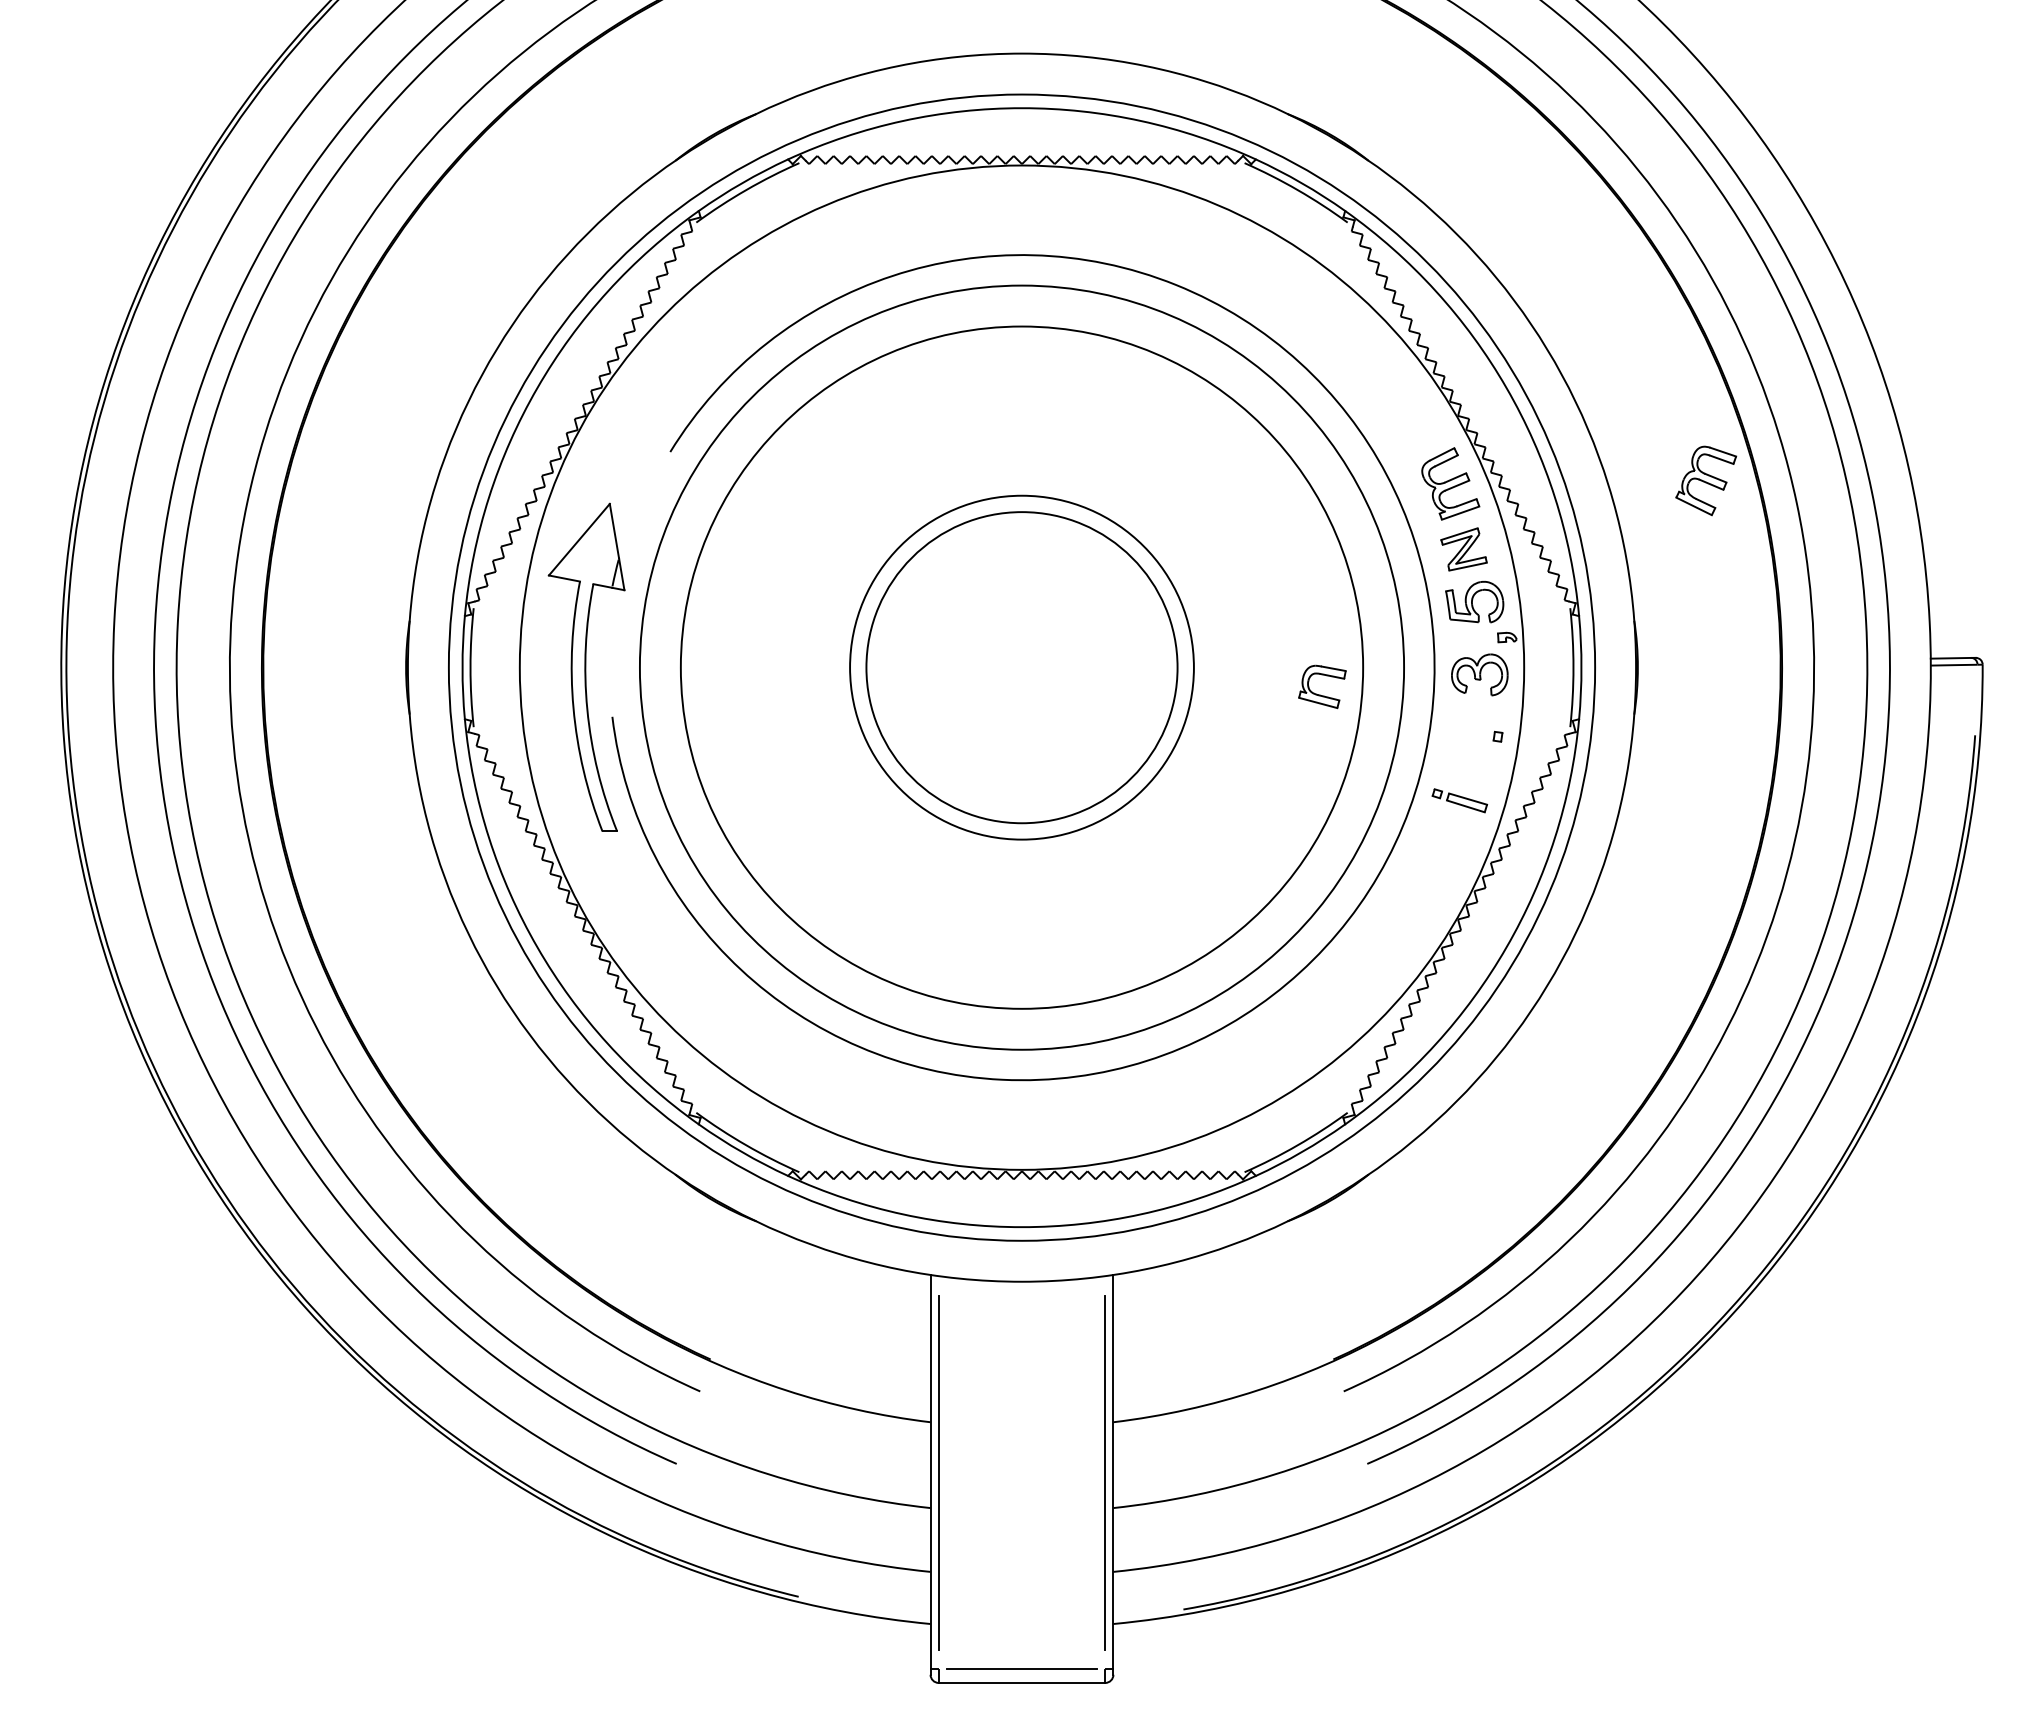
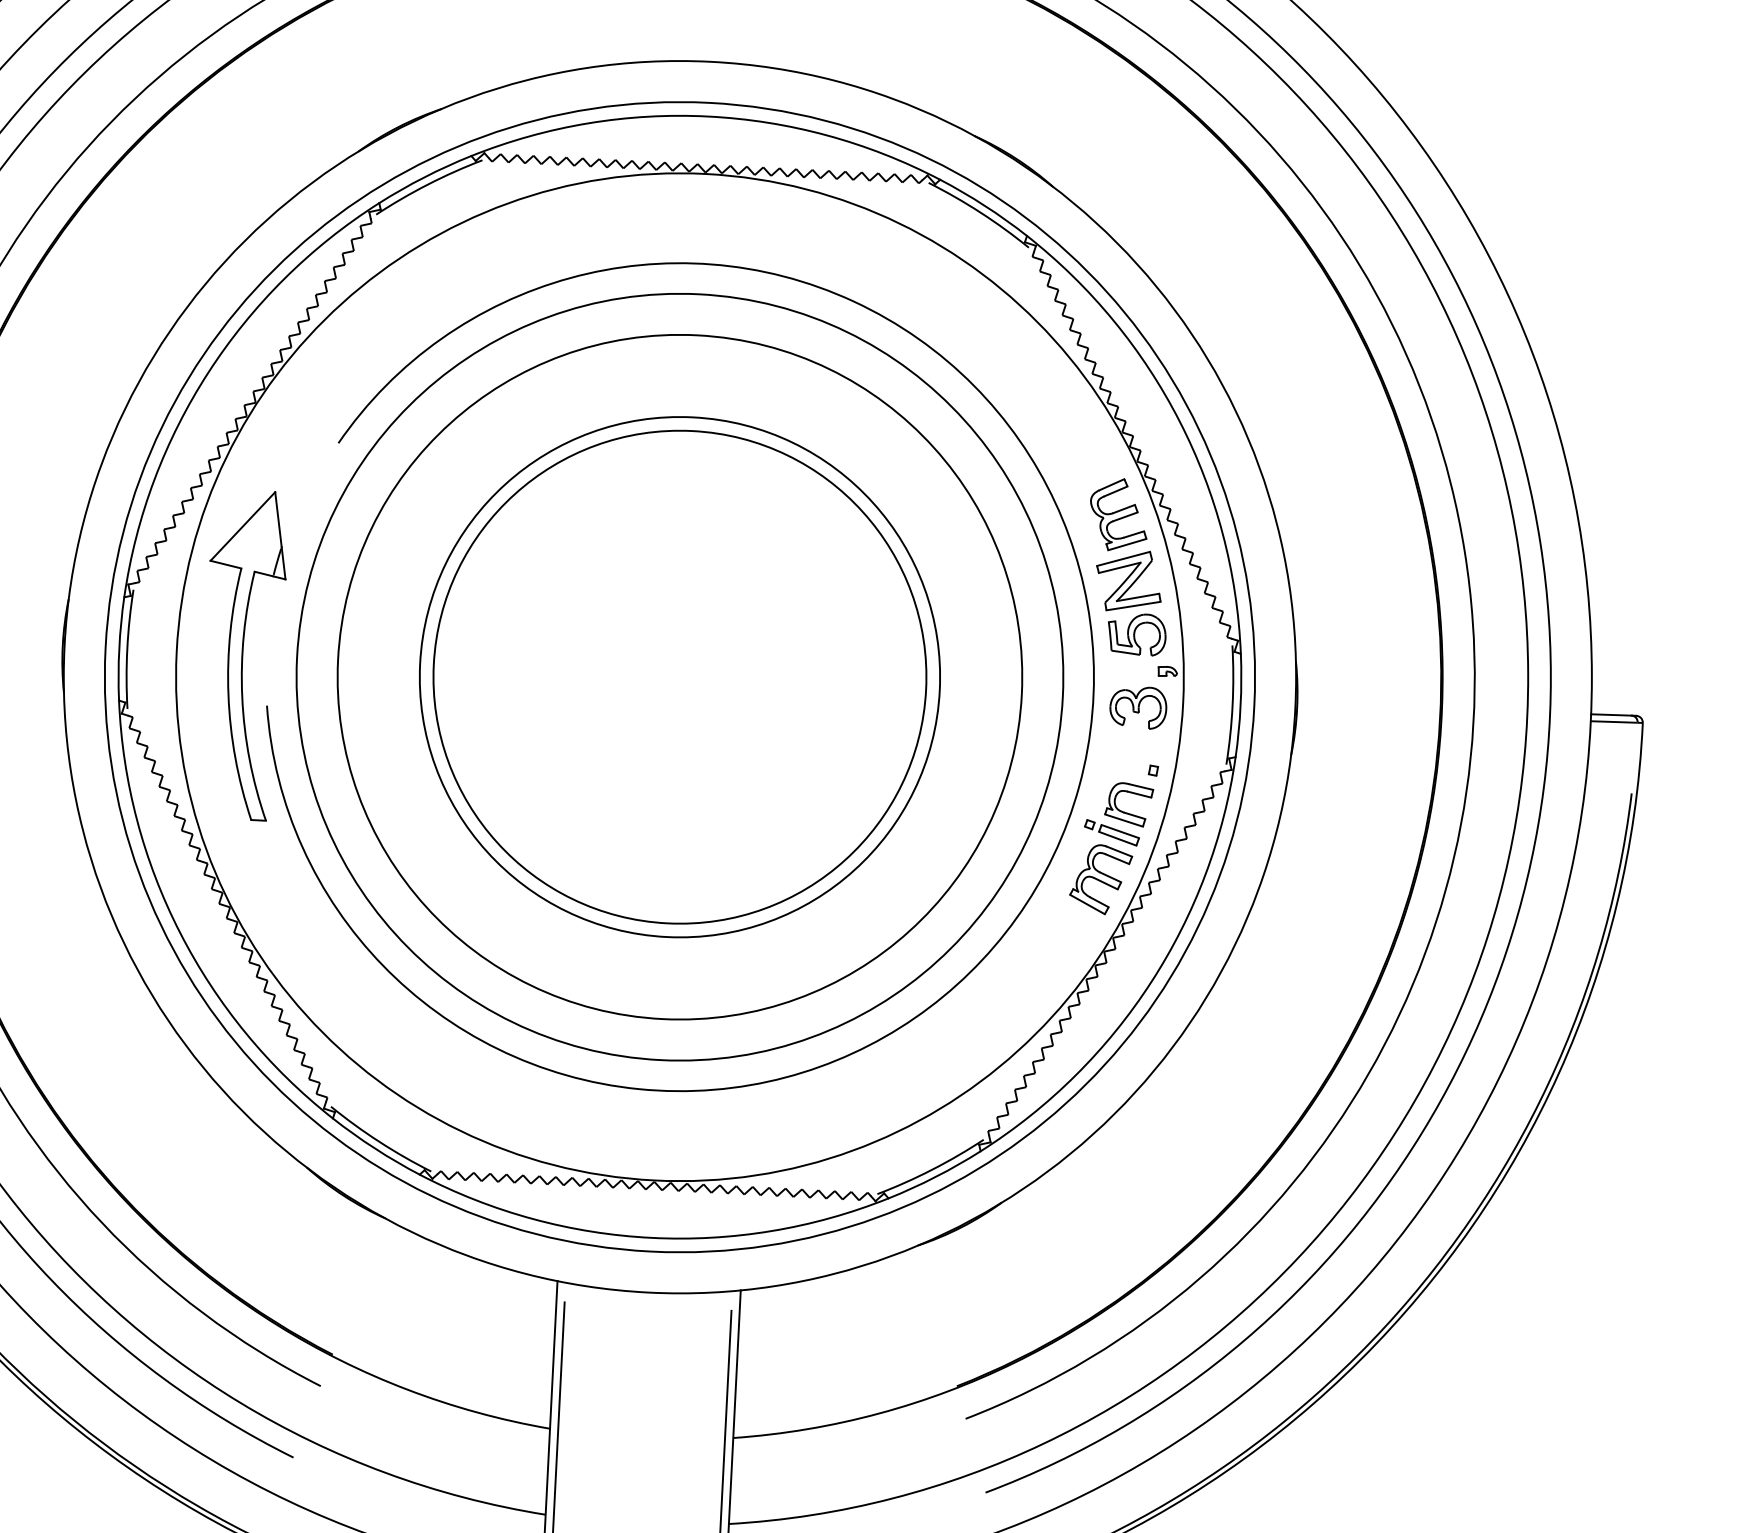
part: (1706, 480) -> (1101, 879), moved
part: (1463, 549) -> (1128, 581), size x1.43
circle: (1021, 667) -> (679, 677), size x1.43
circle: (1021, 667) -> (679, 677), size x1.67
part: (1320, 694) -> (1126, 812), moved

